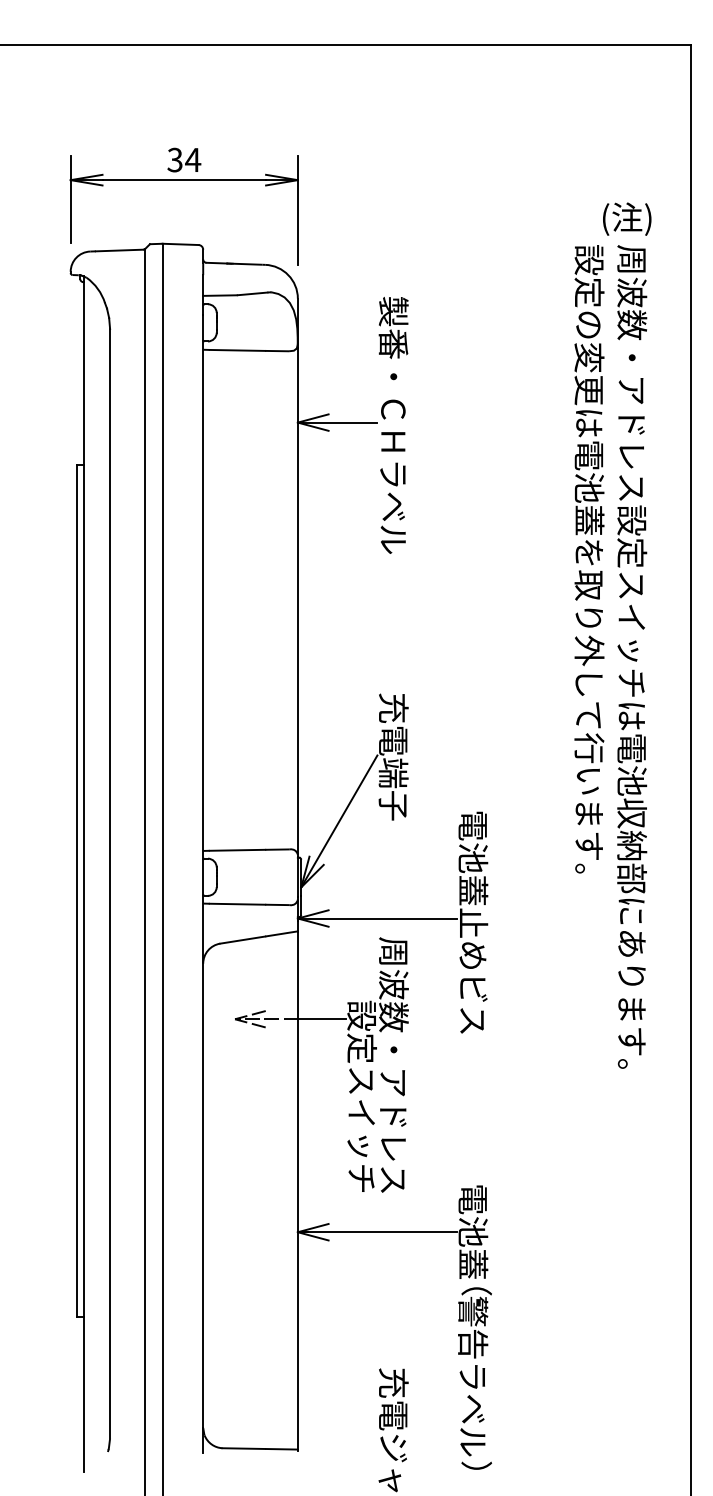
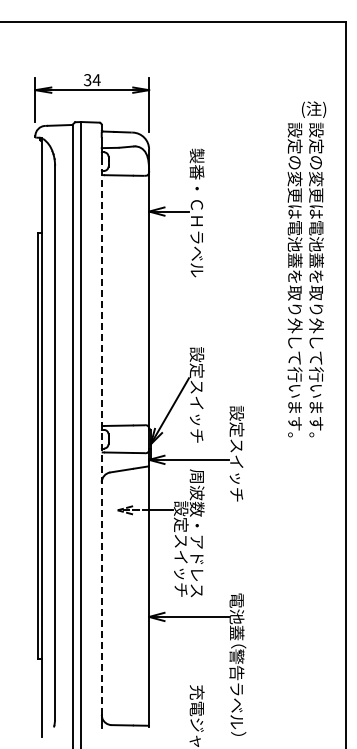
text: (632, 656) -> (316, 328), 周波数・アドレス設定スイッチは電池収納部にあります。 -> 設定の変更は電池蓋を取り外して行います。
text: (392, 787) -> (196, 394), 充電端子 -> 設定スイッチ
line: (202, 871) -> (101, 436), solid -> dashed
text: (472, 921) -> (236, 461), 電池蓋止めビス -> 設定スイッチ

